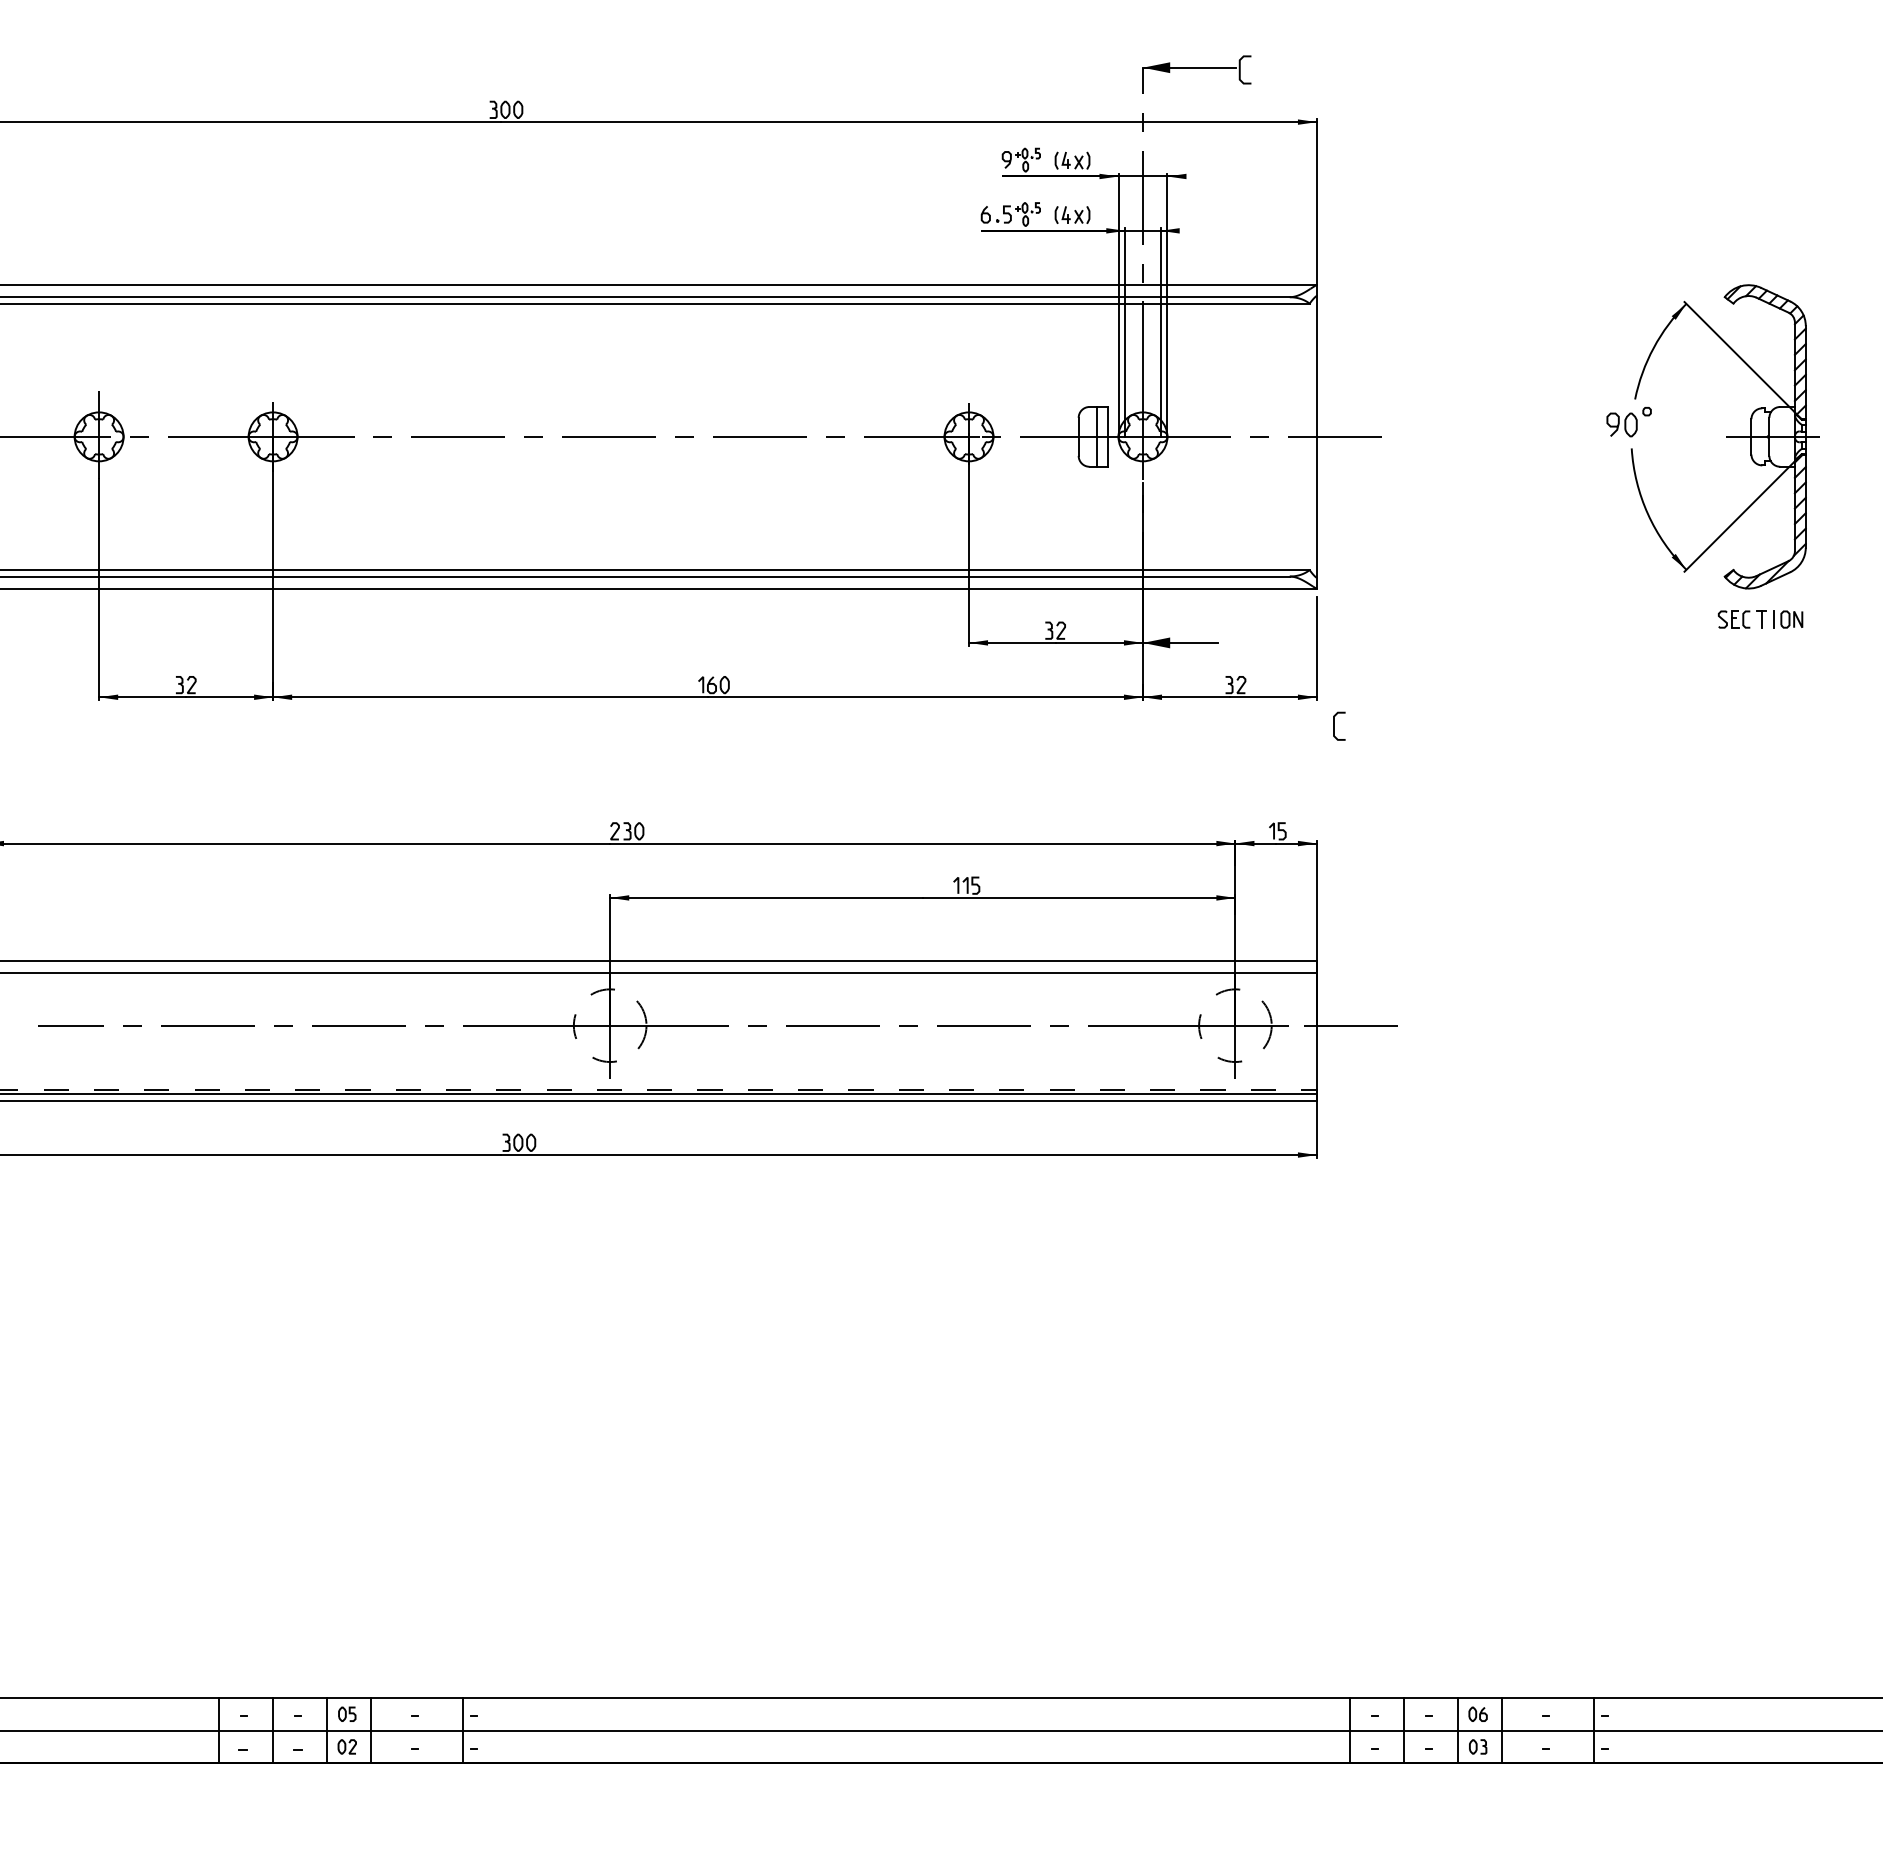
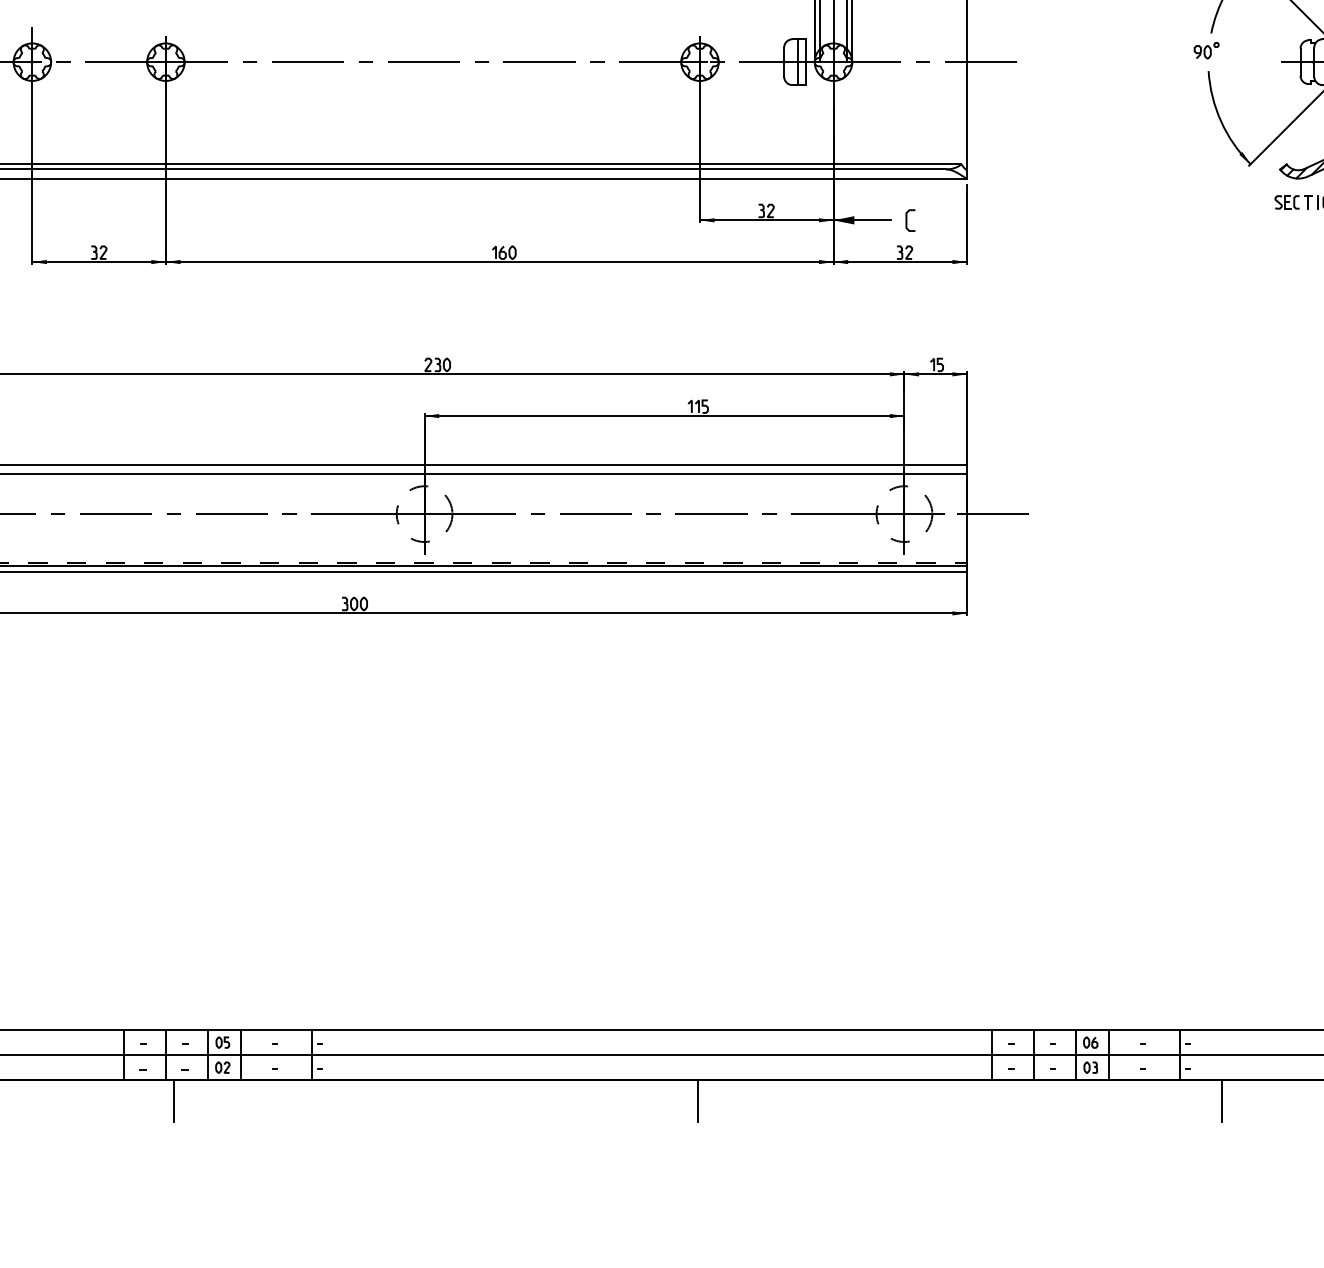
part: (1628, 421) -> (1206, 50), size x0.71
curve: (1334, 725) -> (906, 220), moved
line: (283, 1790) -> (173, 1101), added
line: (966, 1790) -> (698, 1101), added
line: (1648, 1790) -> (1221, 1101), added

